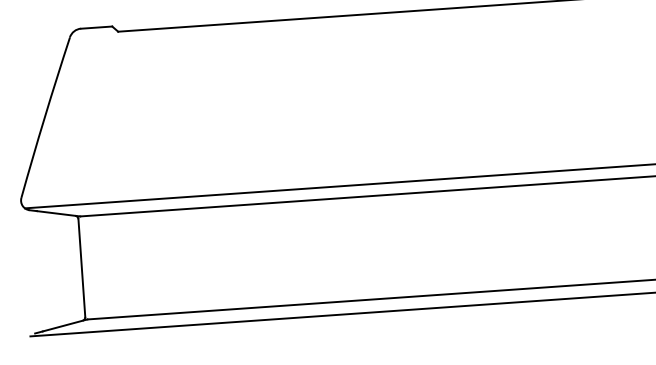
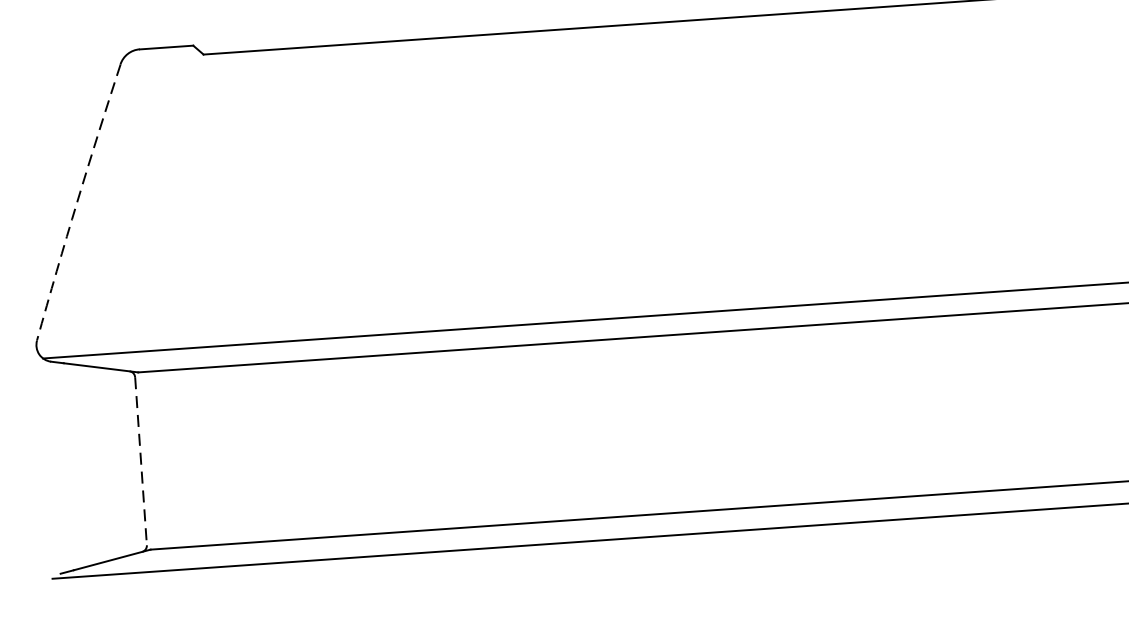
arc: (44, 117) -> (76, 202), solid -> dashed
line: (81, 268) -> (140, 461), solid -> dashed

